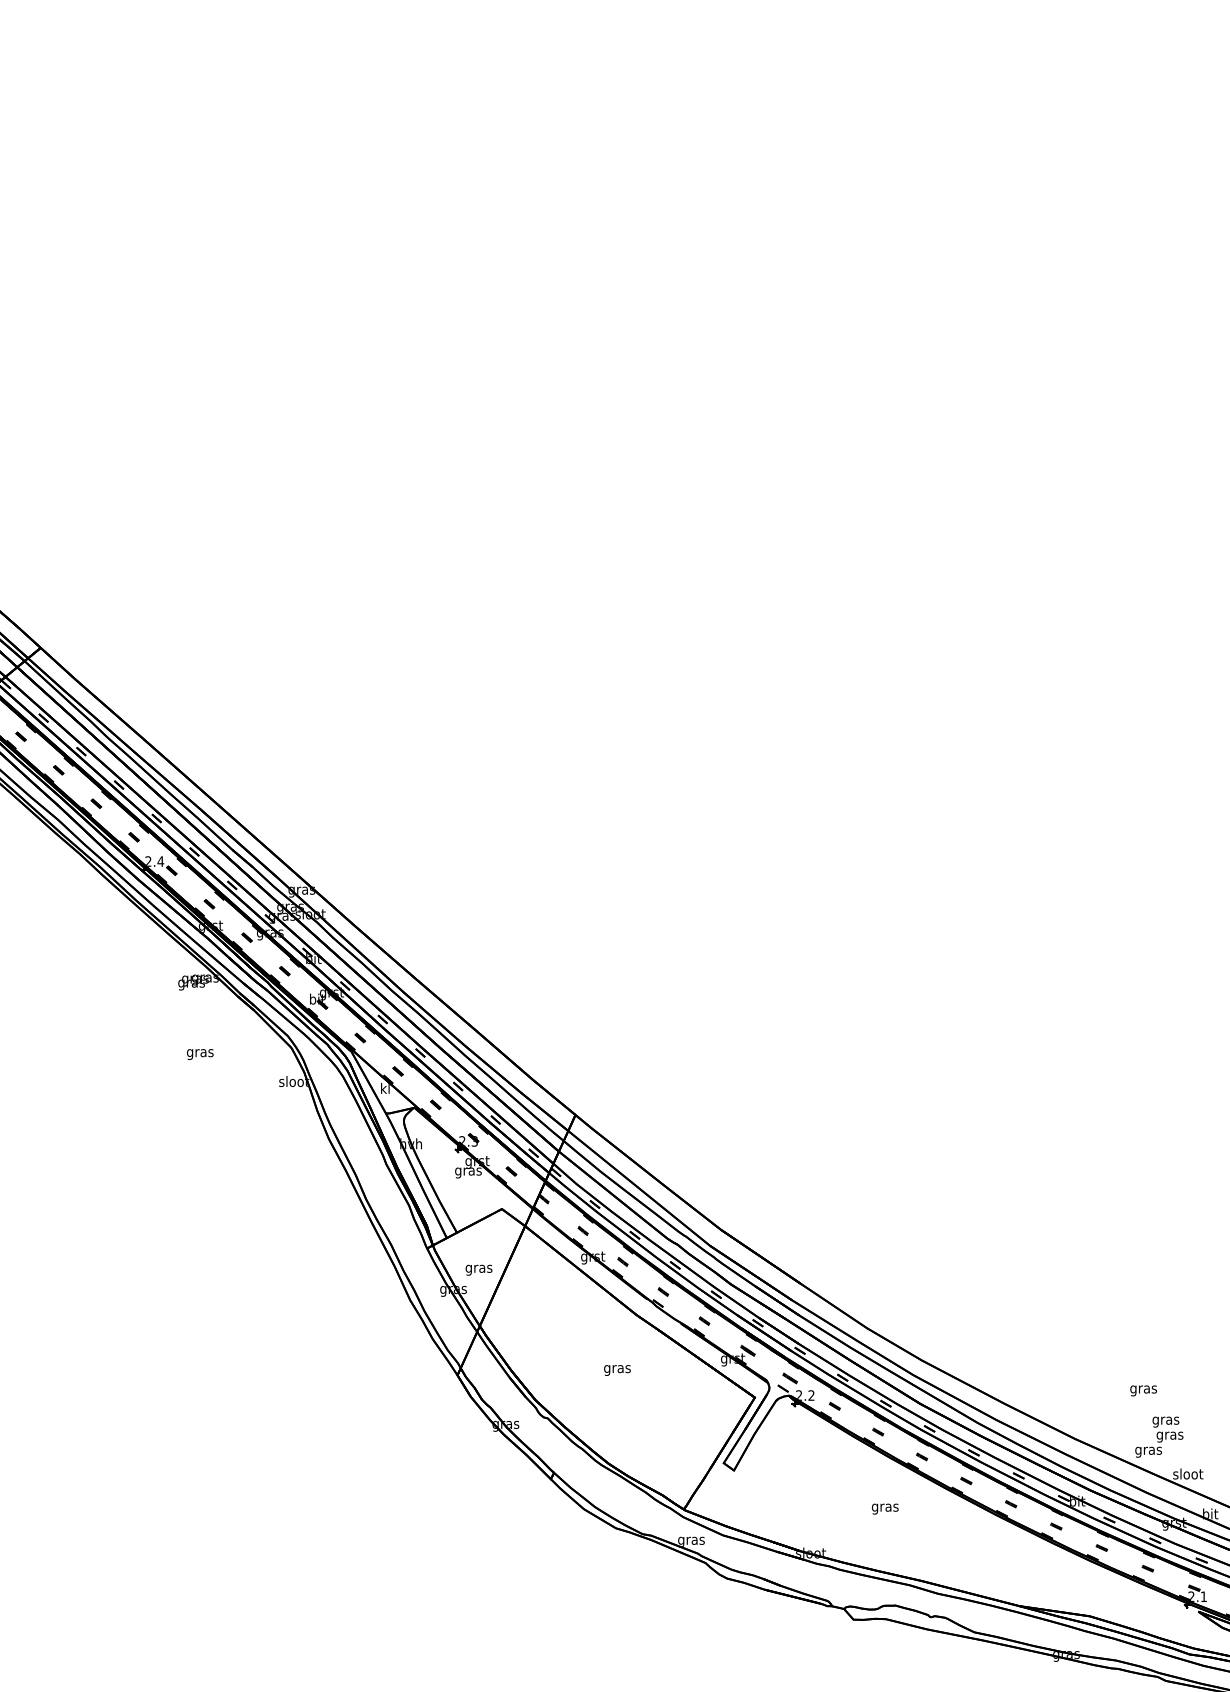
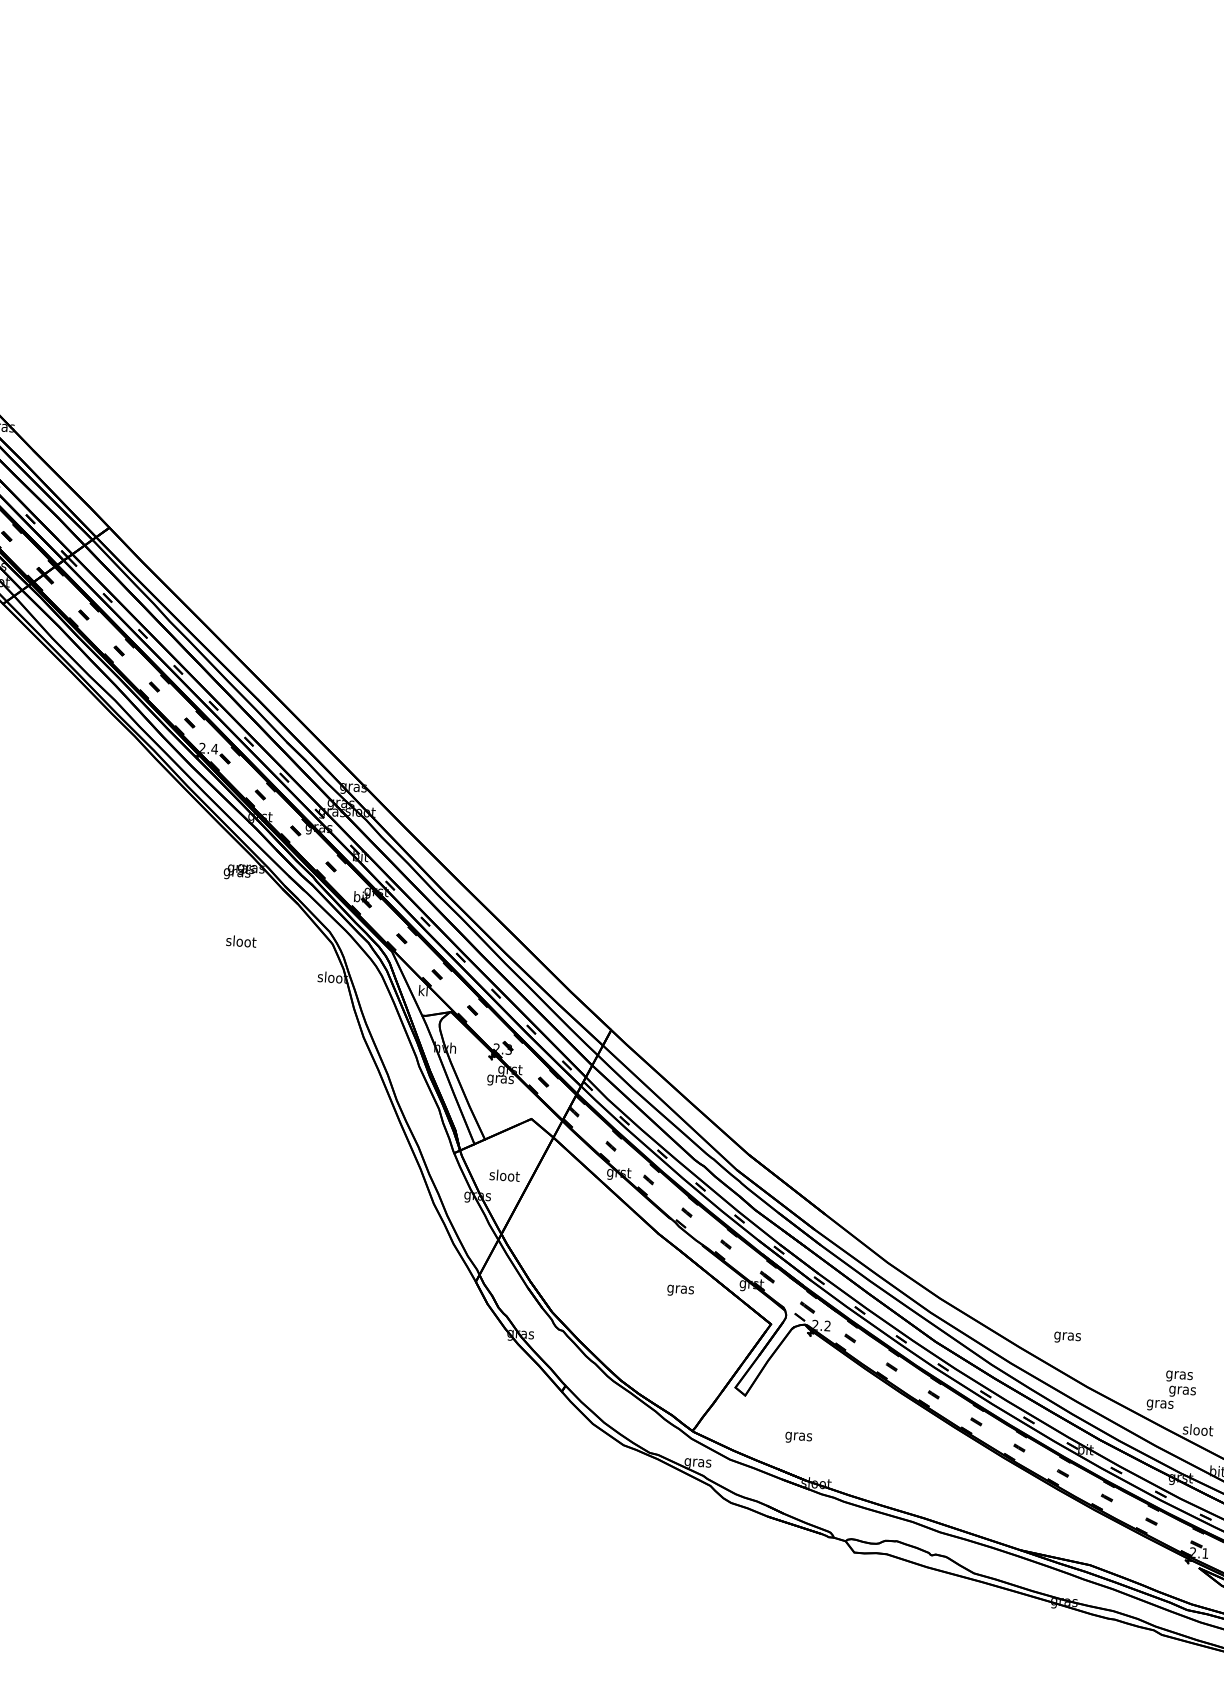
text: (200, 1052) -> (241, 942), gras -> sloot
text: (479, 1268) -> (505, 1176), gras -> sloot
text: (617, 1370) -> (680, 1290), moved
text: (1143, 1390) -> (1067, 1337), moved
text: (884, 1508) -> (797, 1437), moved

